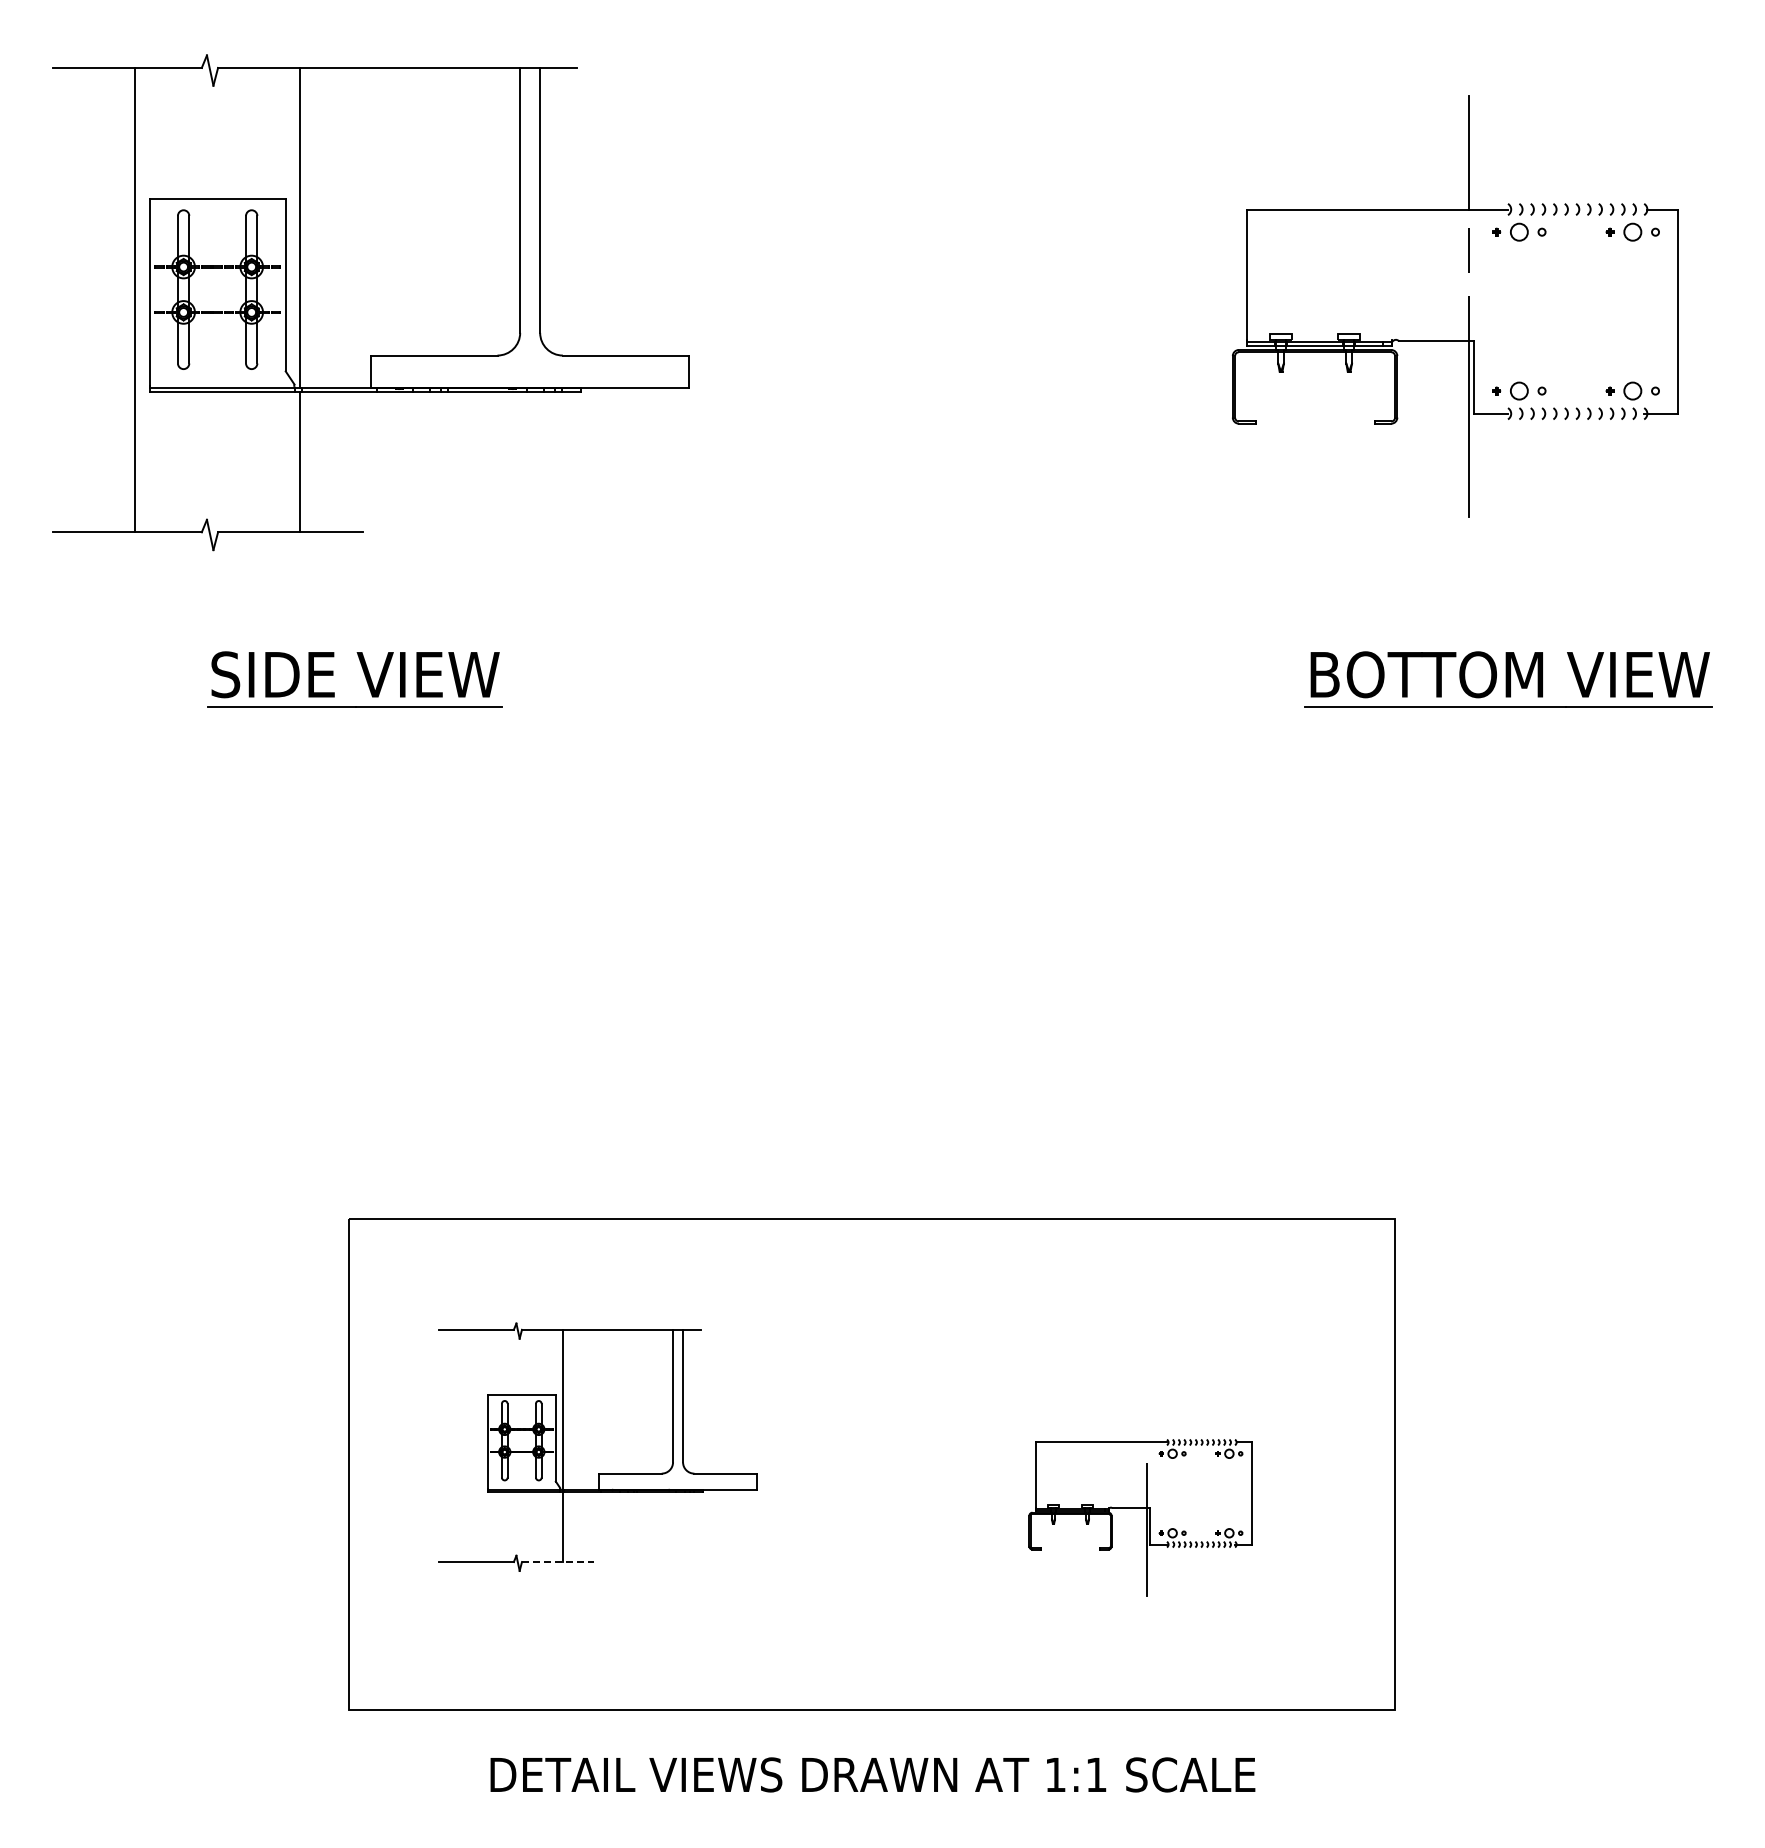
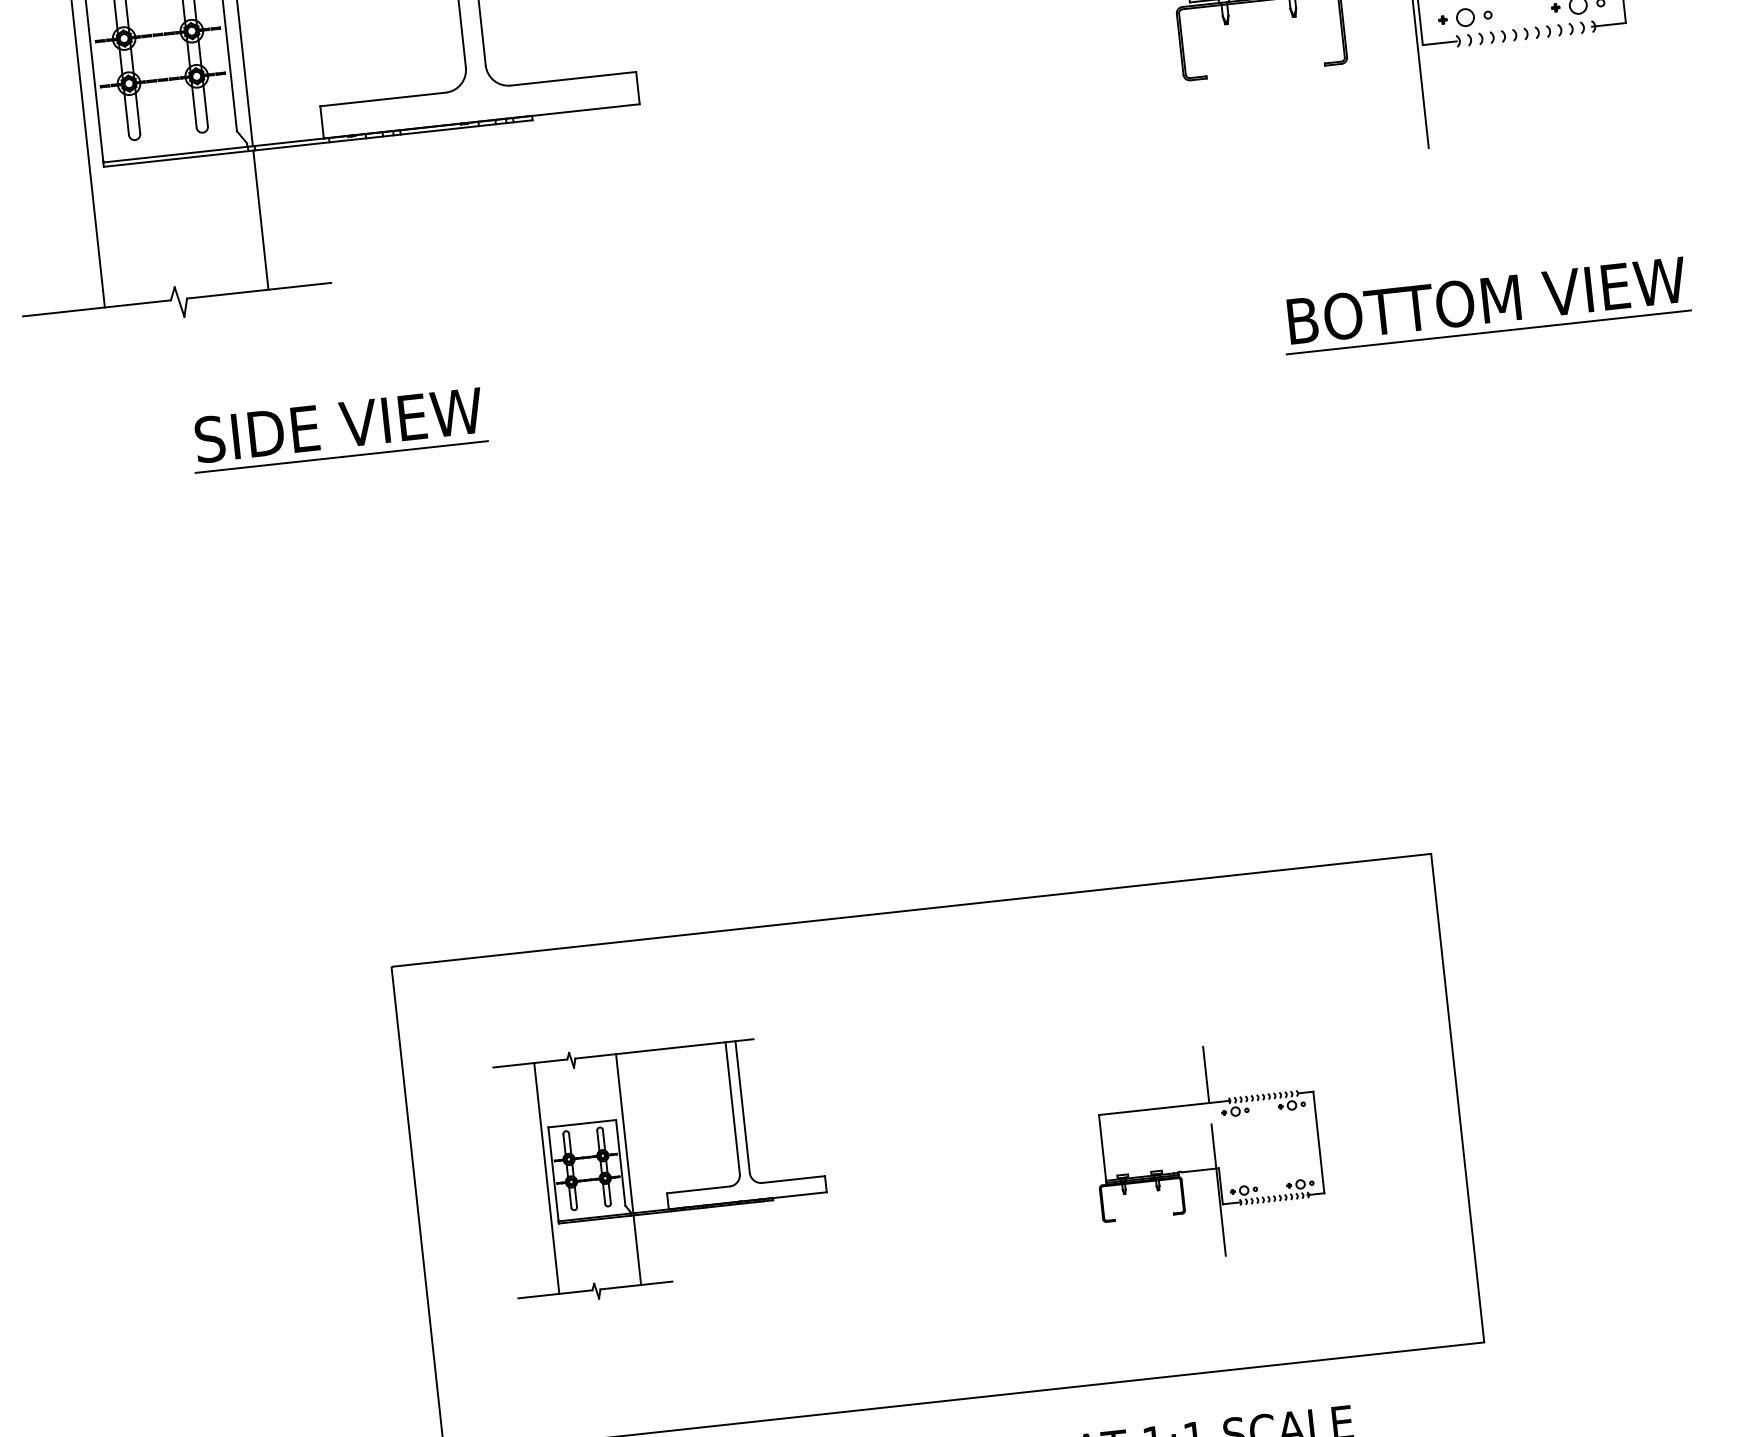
line: (1147, 1413) -> (1206, 1074), added
line: (480, 1445) -> (546, 1178), added
line: (558, 1562) -> (636, 1285), dashed -> solid

